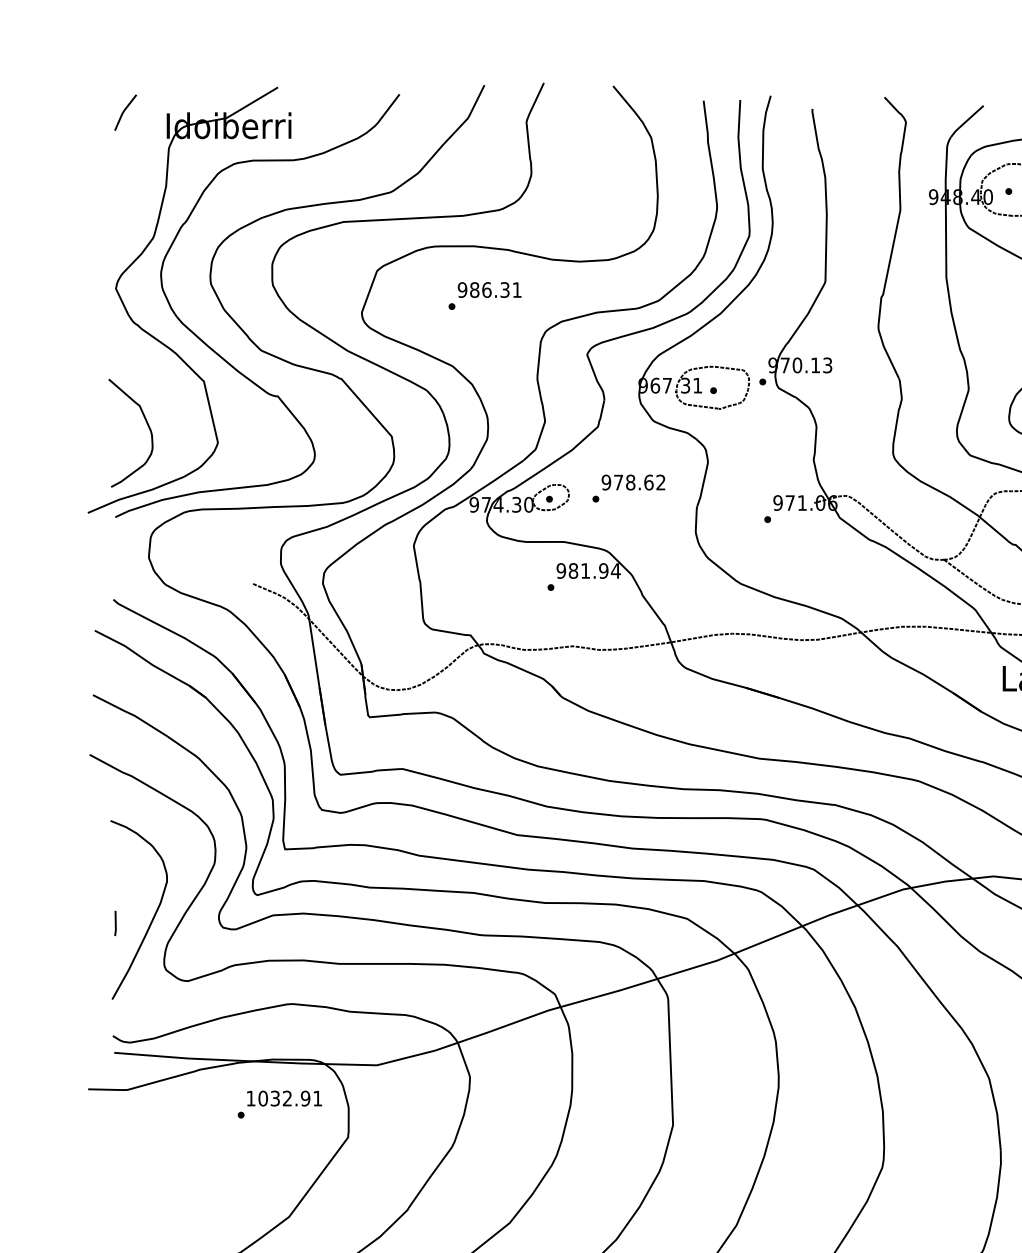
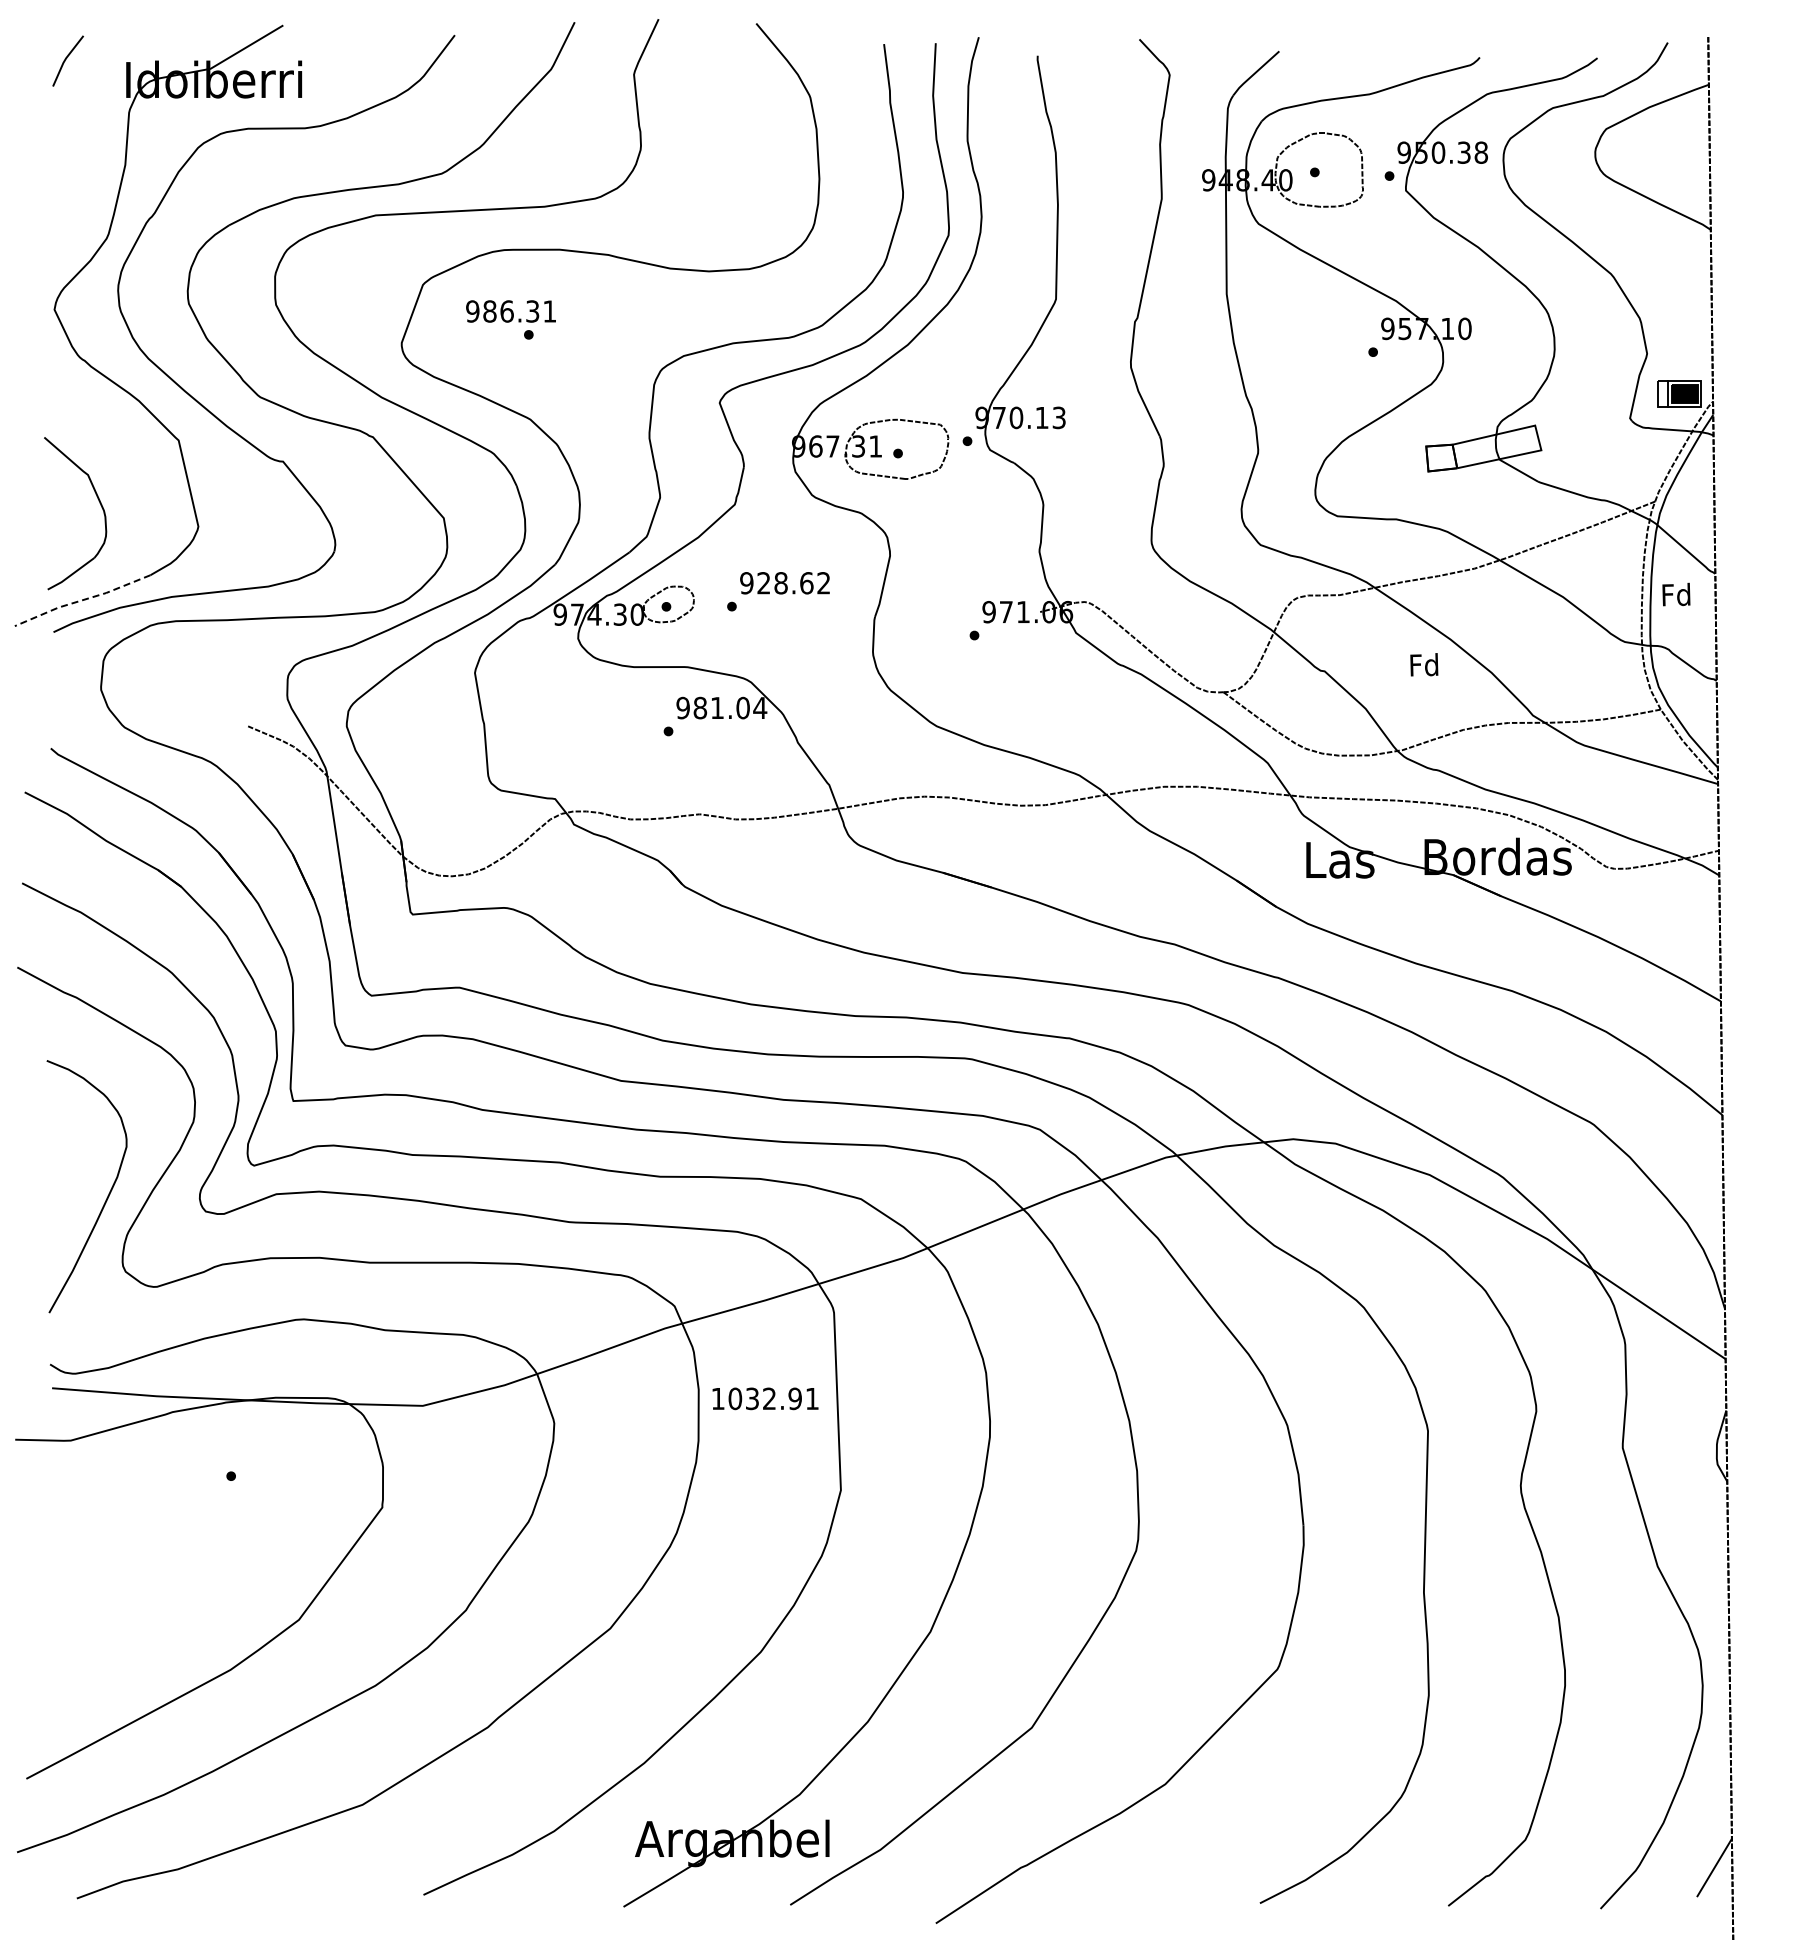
text: (489, 290) -> (510, 311), moved
text: (618, 482) -> (763, 583), 978.62 -> 928.62
line: (135, 494) -> (82, 600), solid -> dashed
text: (603, 571) -> (742, 708), 981.94 -> 981.04
line: (115, 923) -> (53, 1205), removed
text: (284, 1098) -> (765, 1398), moved

